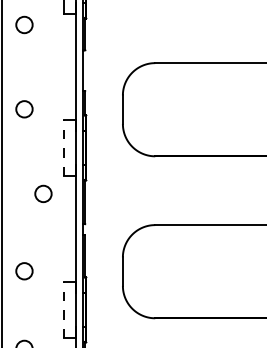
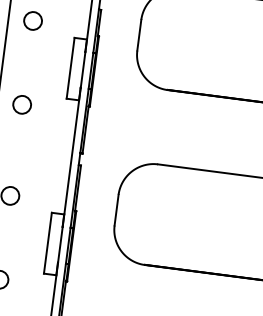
line: (64, 147) -> (70, 67), dashed -> solid
circle: (43, 193) -> (22, 104), moved
line: (64, 309) -> (48, 242), dashed -> solid

